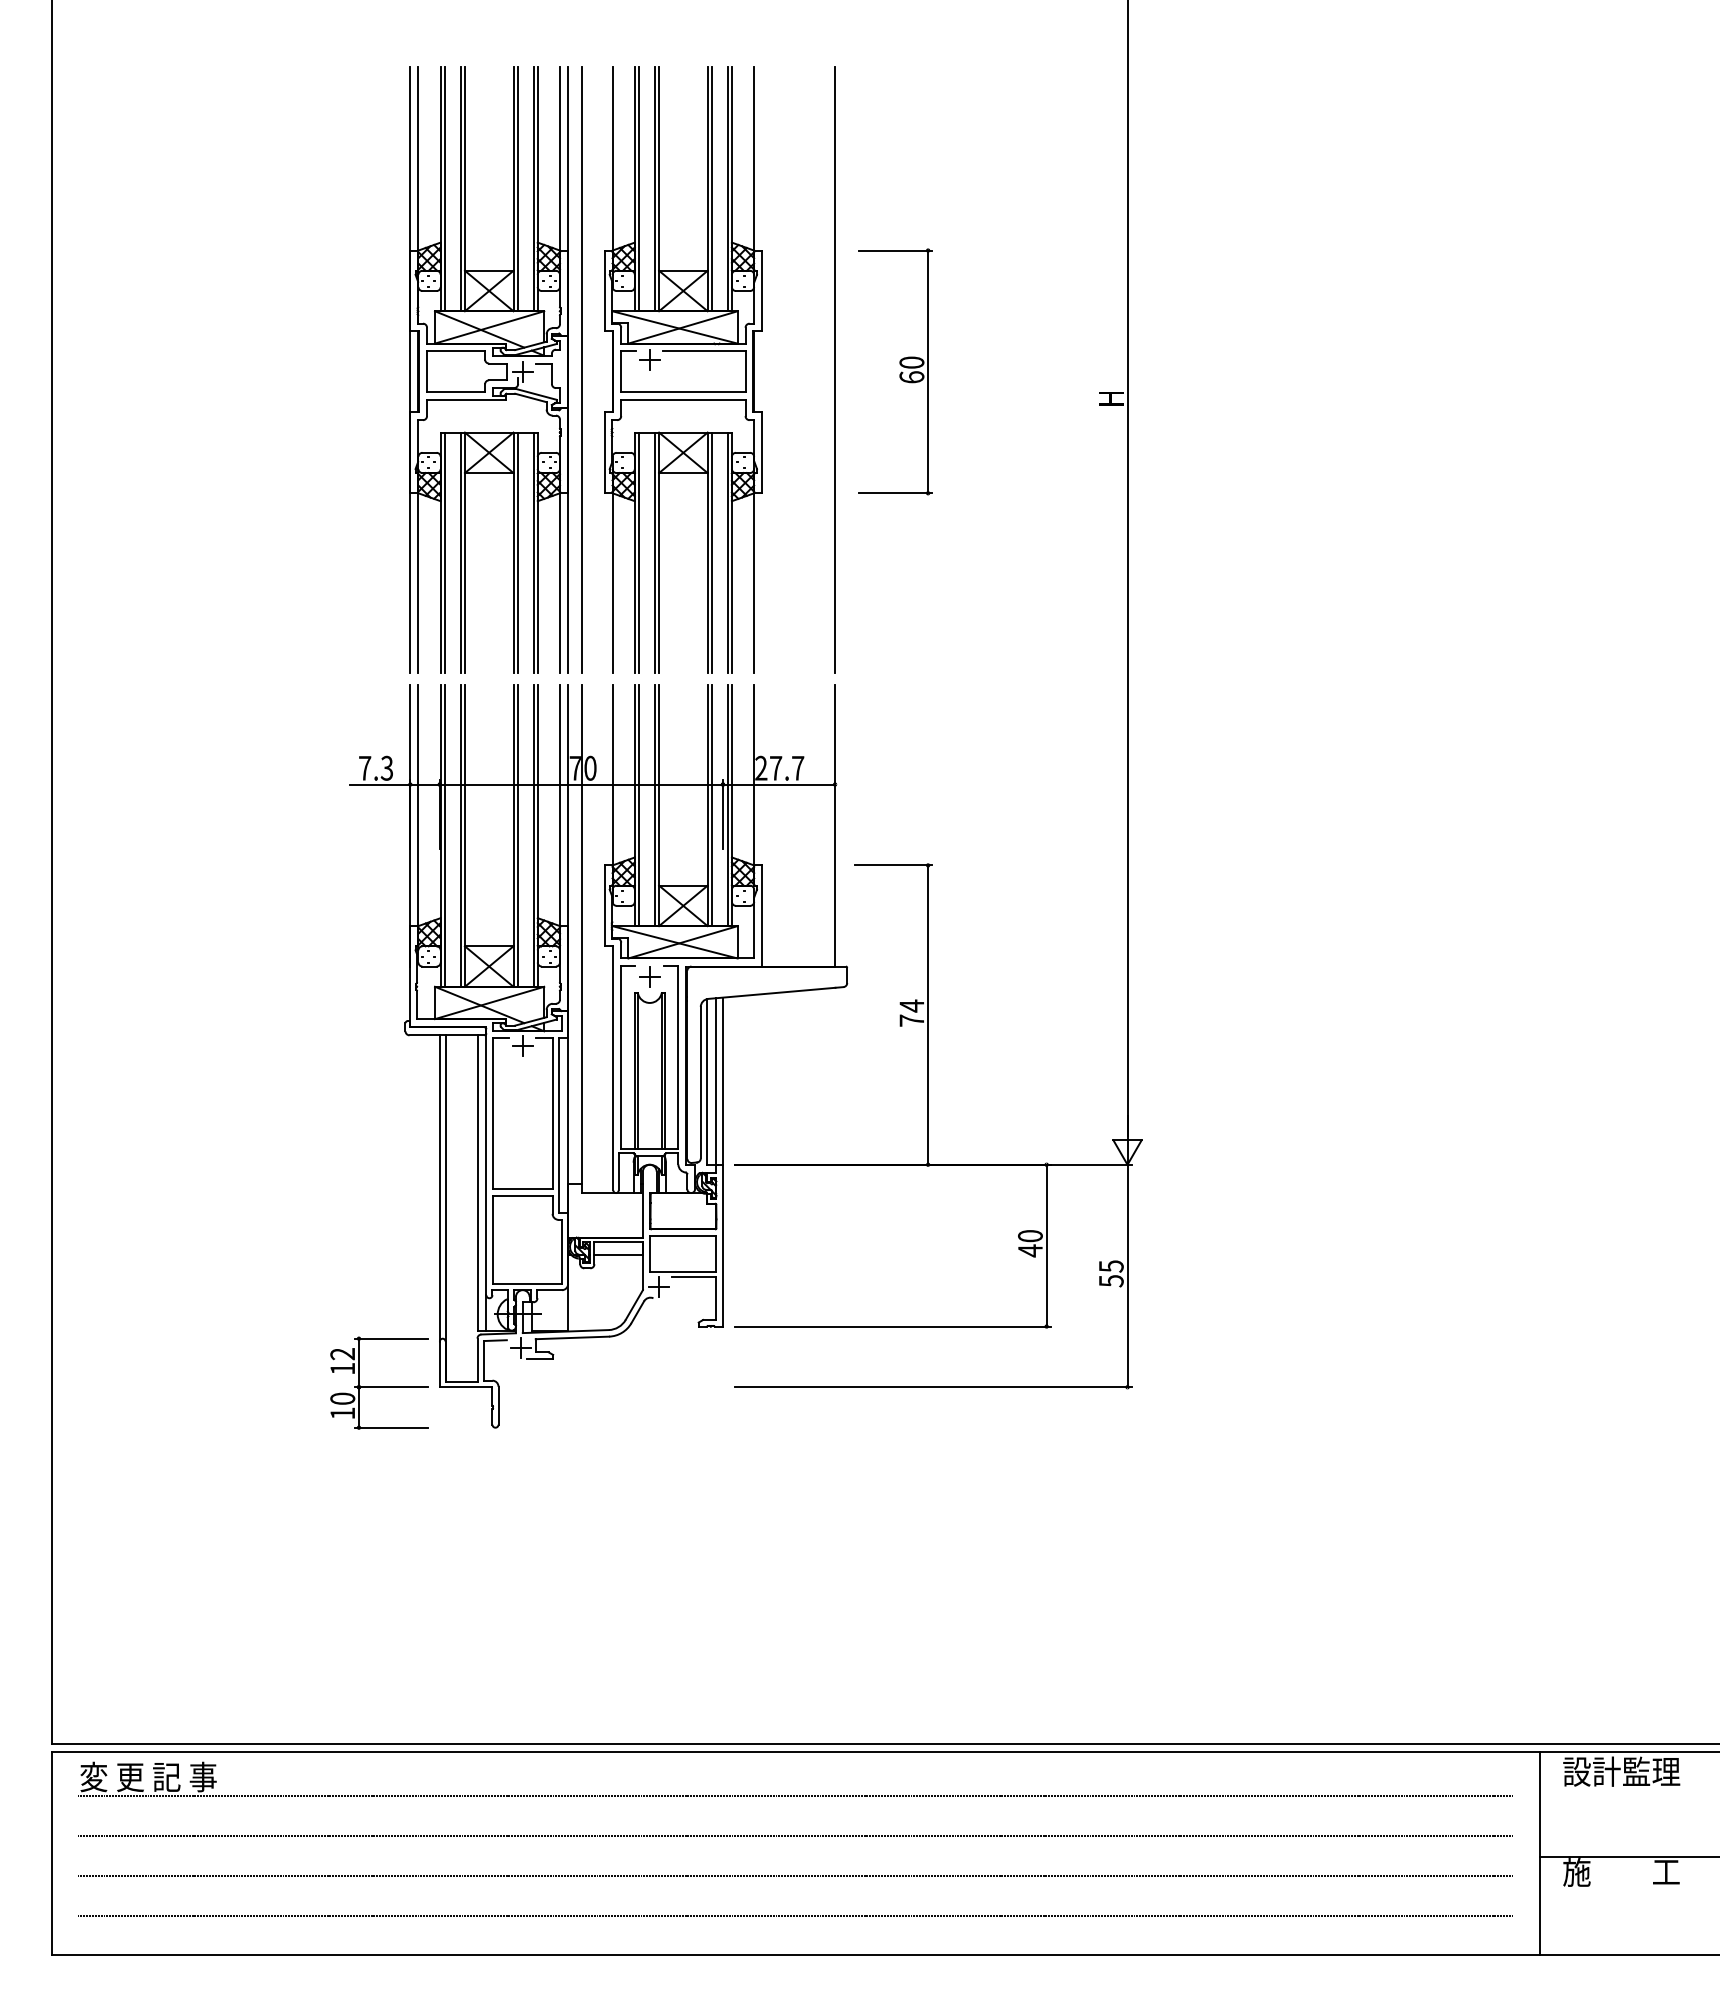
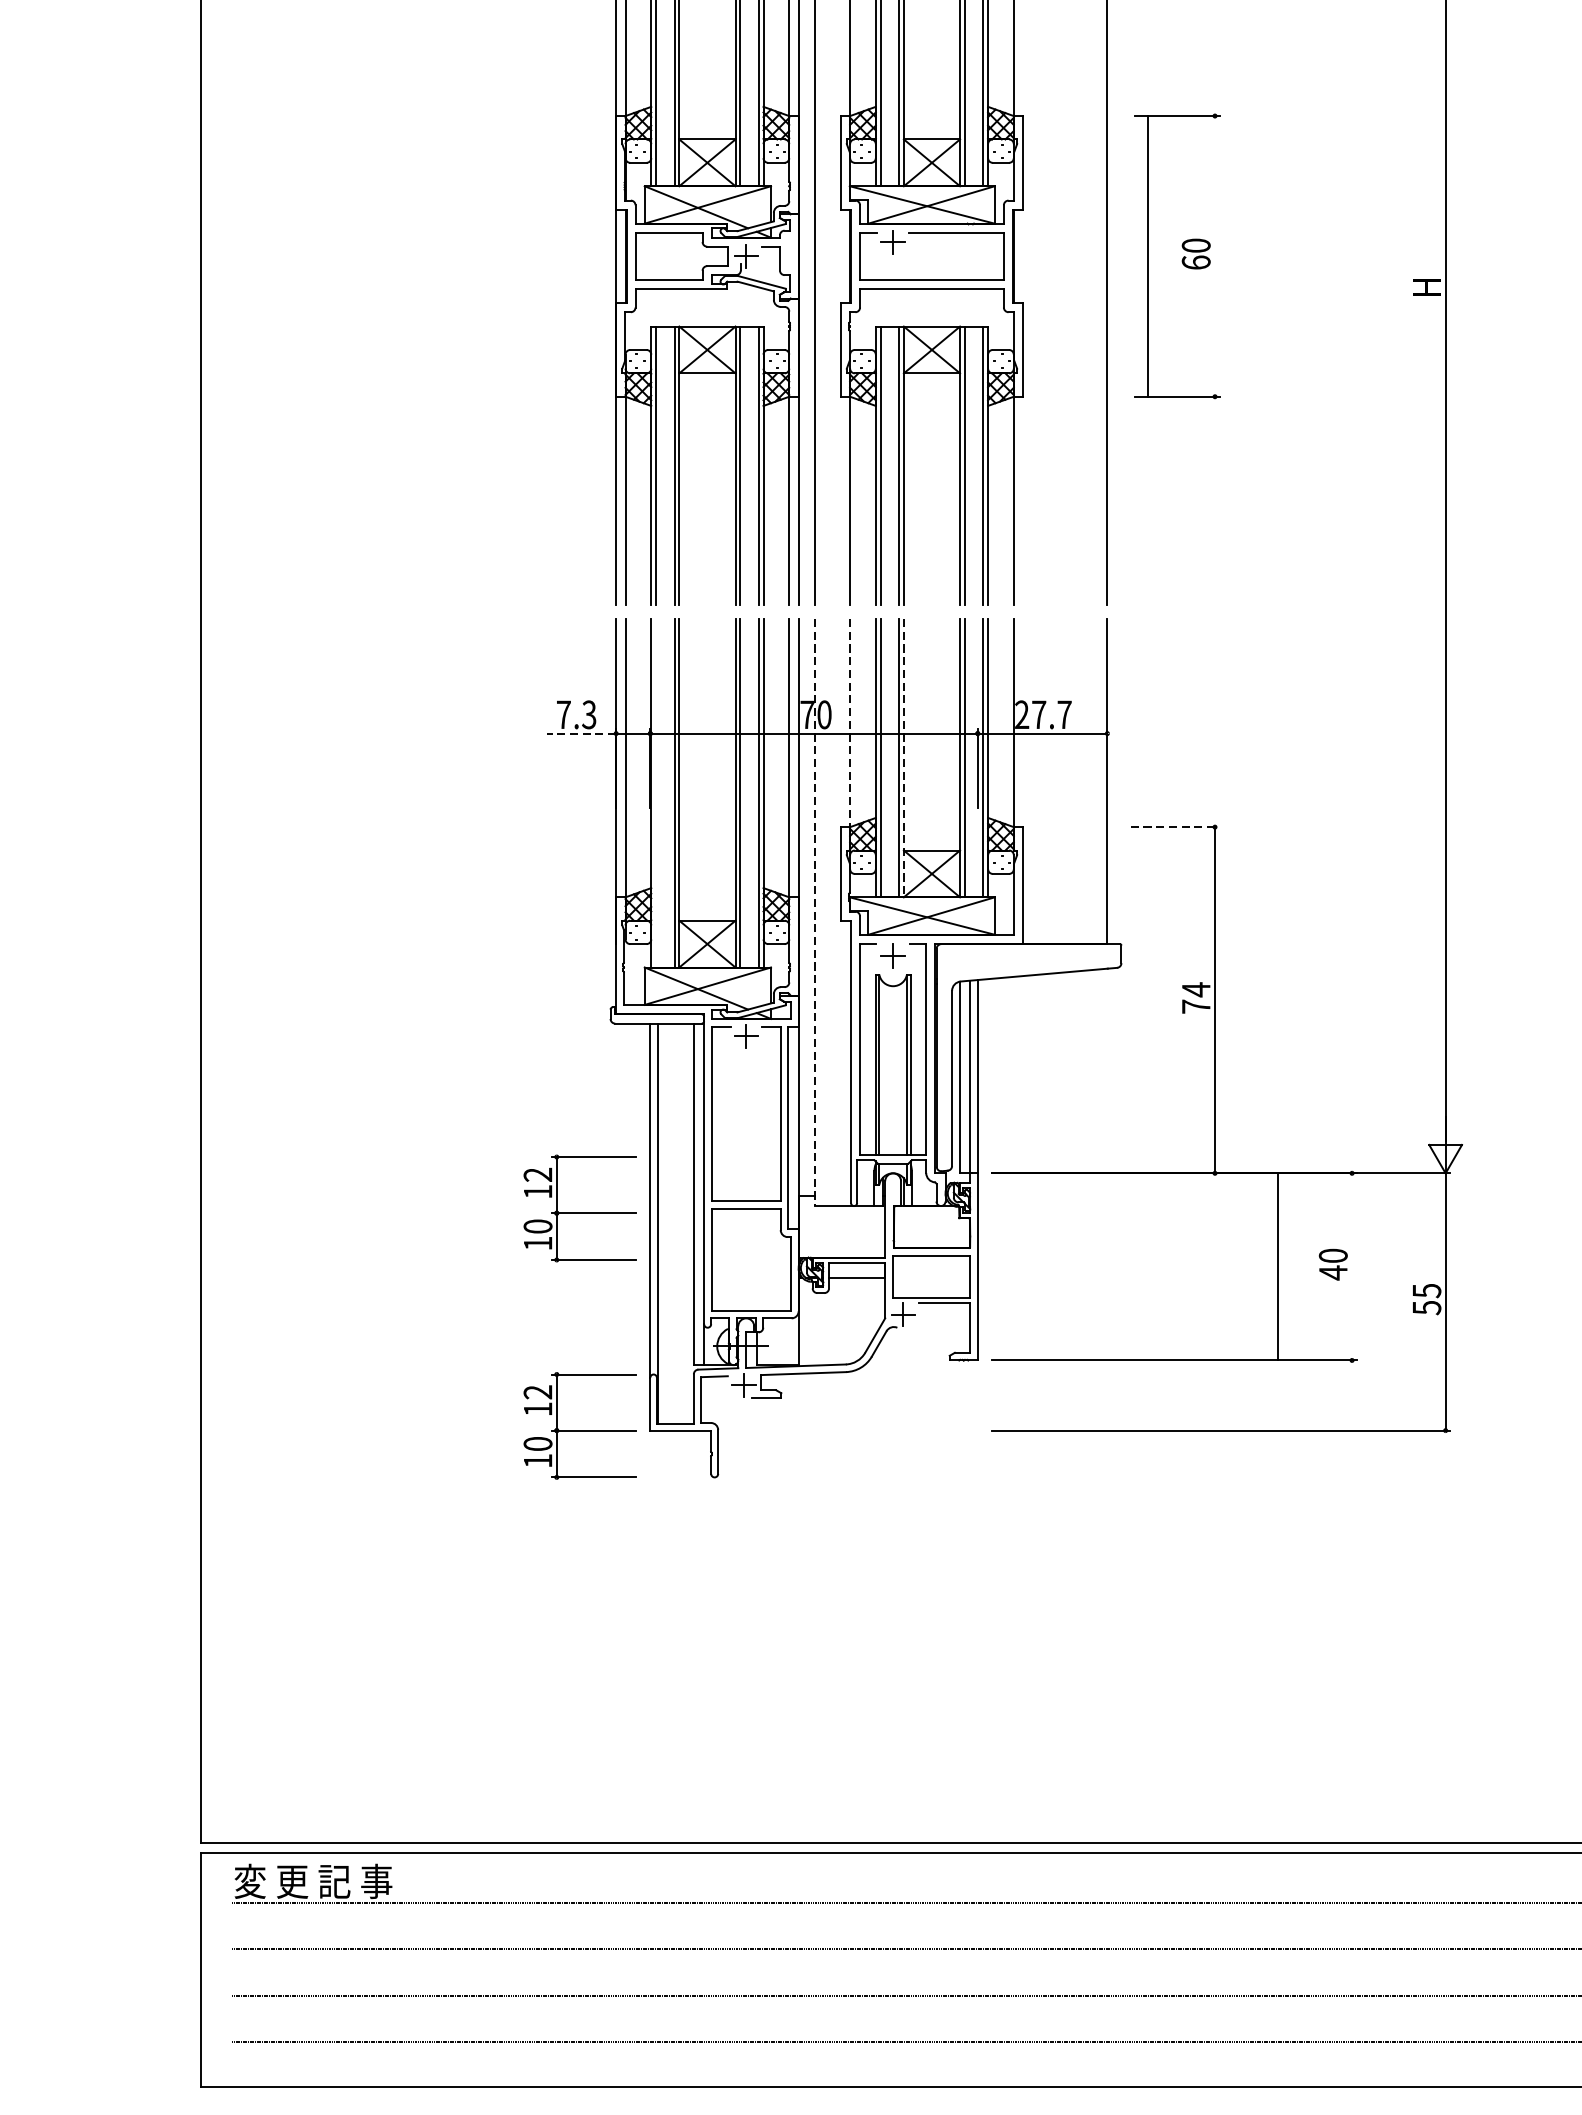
line: (928, 371) -> (1148, 255), moved
line: (612, 776) -> (849, 724), solid -> dashed
line: (379, 784) -> (580, 733), solid -> dashed
line: (659, 806) -> (904, 758), solid -> dashed
line: (444, 835) -> (655, 792), removed
line: (894, 865) -> (1176, 827), solid -> dashed
line: (582, 939) -> (815, 912), solid -> dashed
part: (379, 1194) -> (580, 1207), added
line: (1046, 1245) -> (1277, 1266), moved

